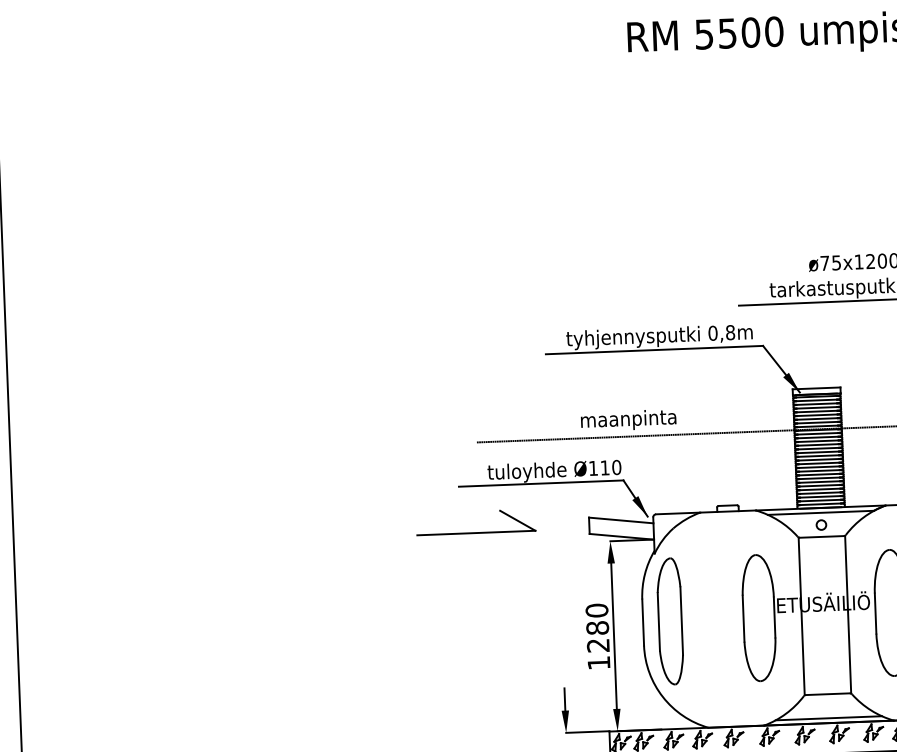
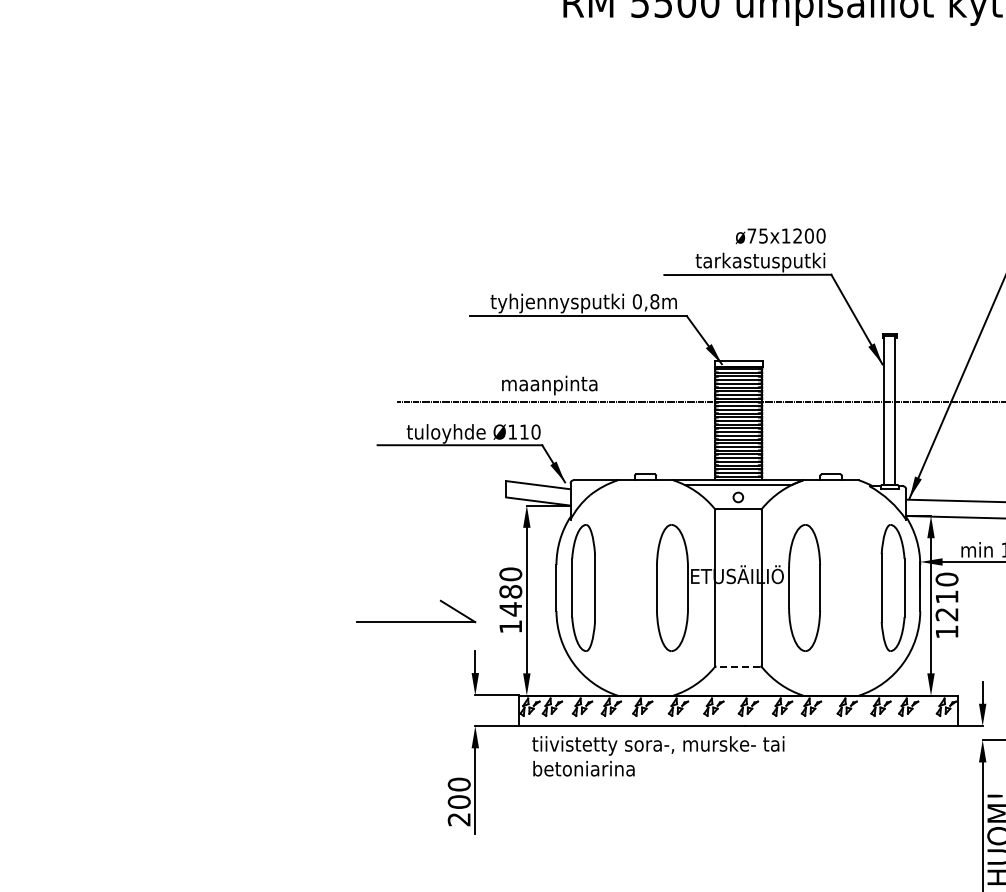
part: (476, 532) -> (416, 621), moved
text: (598, 645) -> (510, 609), 1280 -> 1480
line: (828, 693) -> (738, 666), solid -> dashed
line: (828, 717) -> (738, 690), removed

